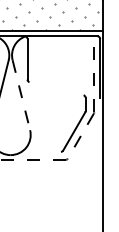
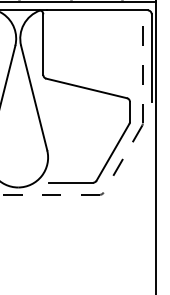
line: (56, 88) -> (86, 88), added
line: (21, 95) -> (34, 98), dashed -> solid
line: (45, 151) -> (70, 182), added

